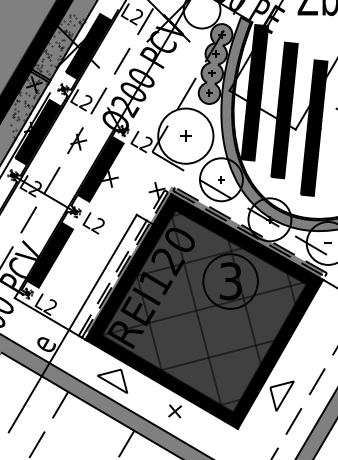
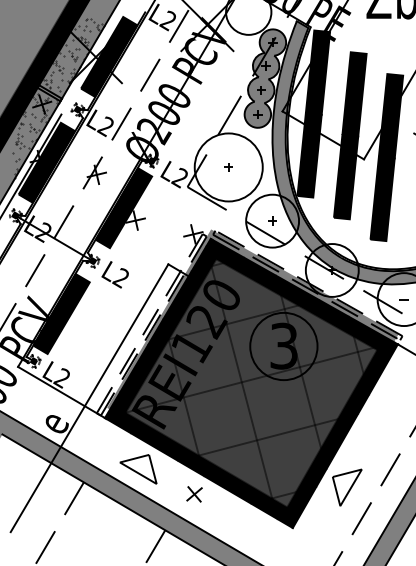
part: (185, 136) -> (228, 167), size x0.62
part: (175, 411) -> (194, 494), moved

